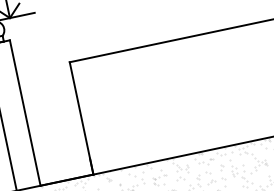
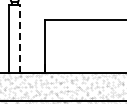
line: (25, 112) -> (20, 38), solid -> dashed

